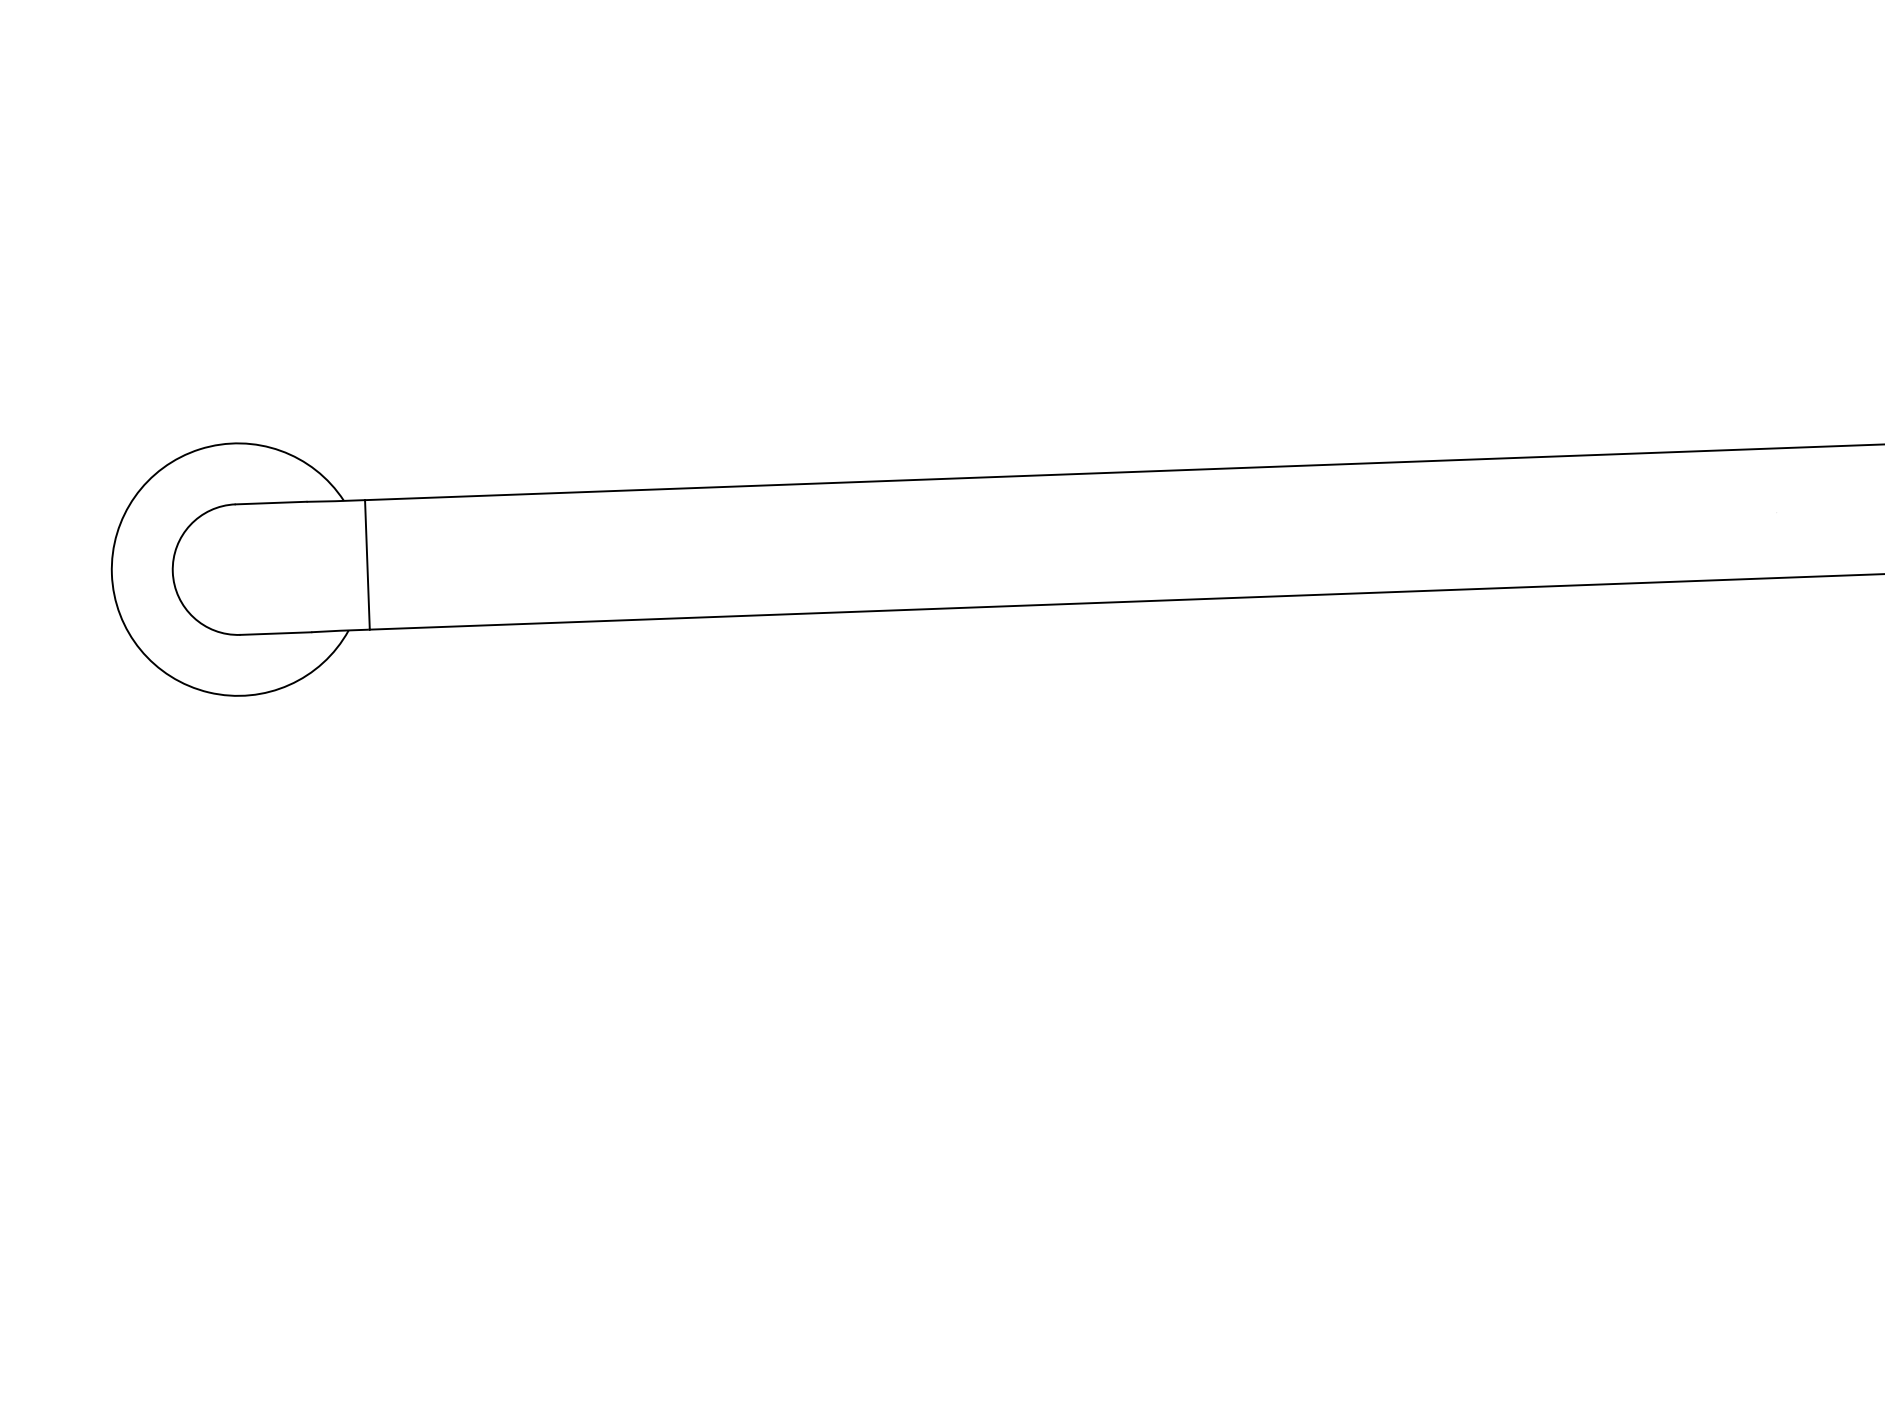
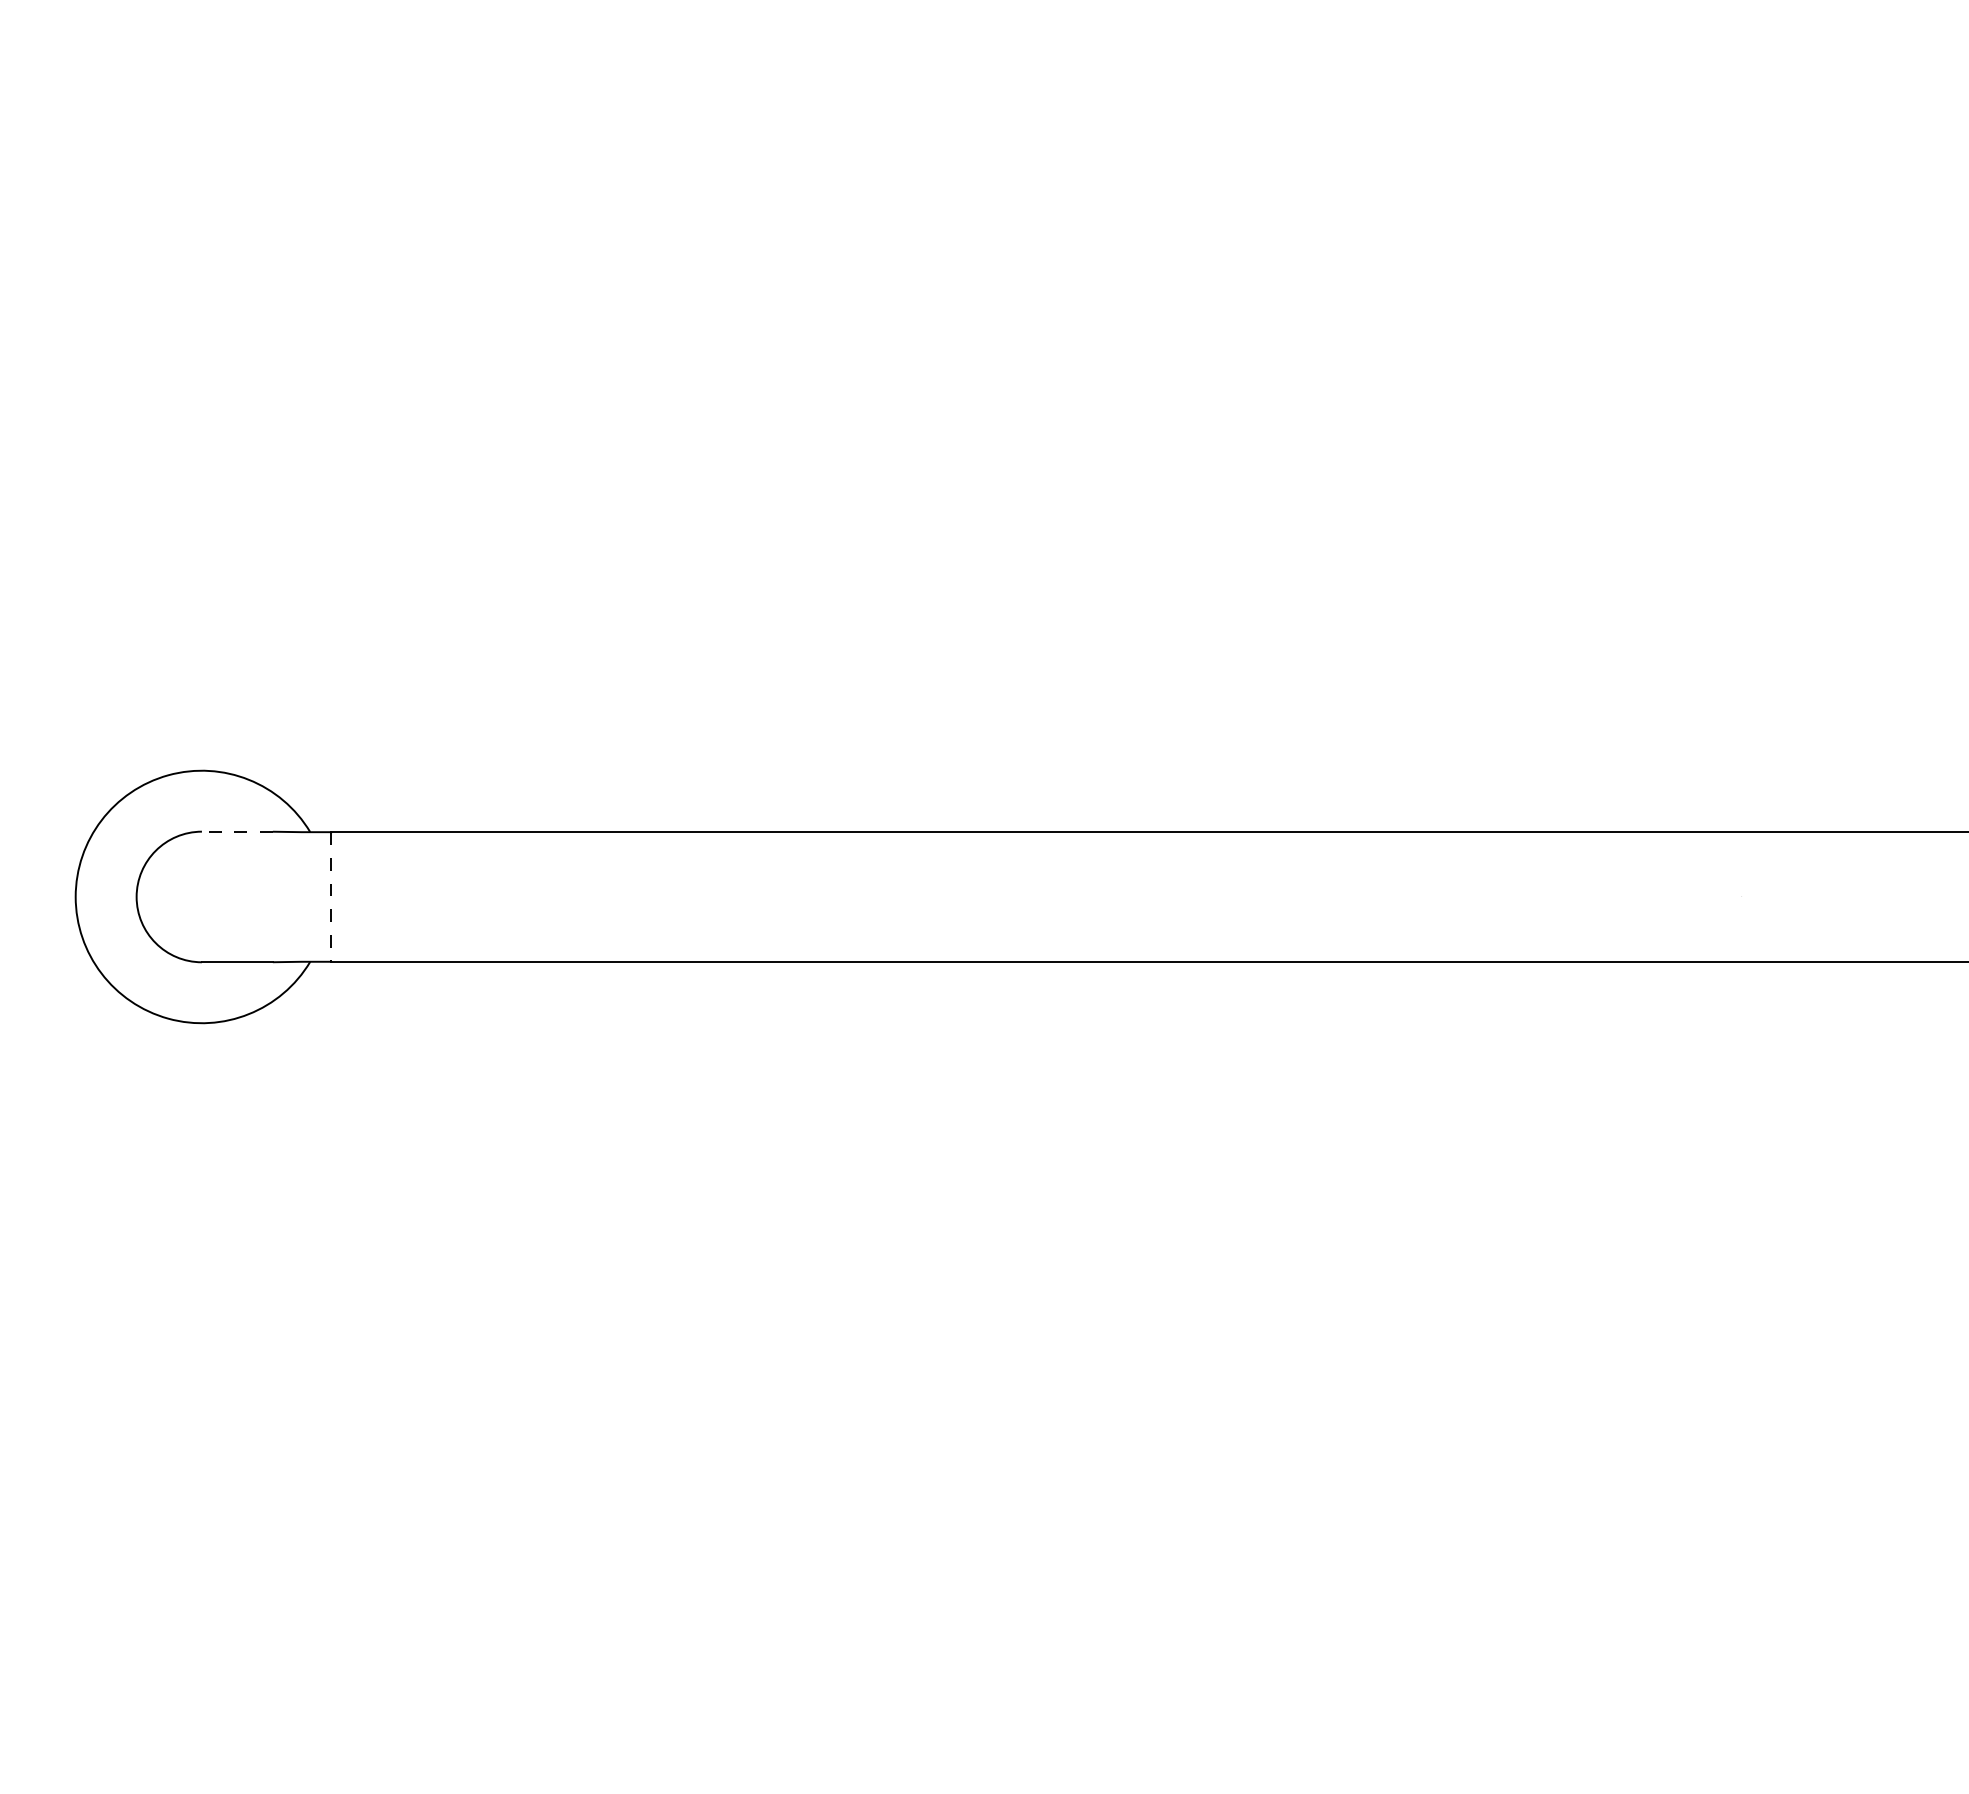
line: (270, 502) -> (236, 831), solid -> dashed
line: (367, 564) -> (331, 896), solid -> dashed

